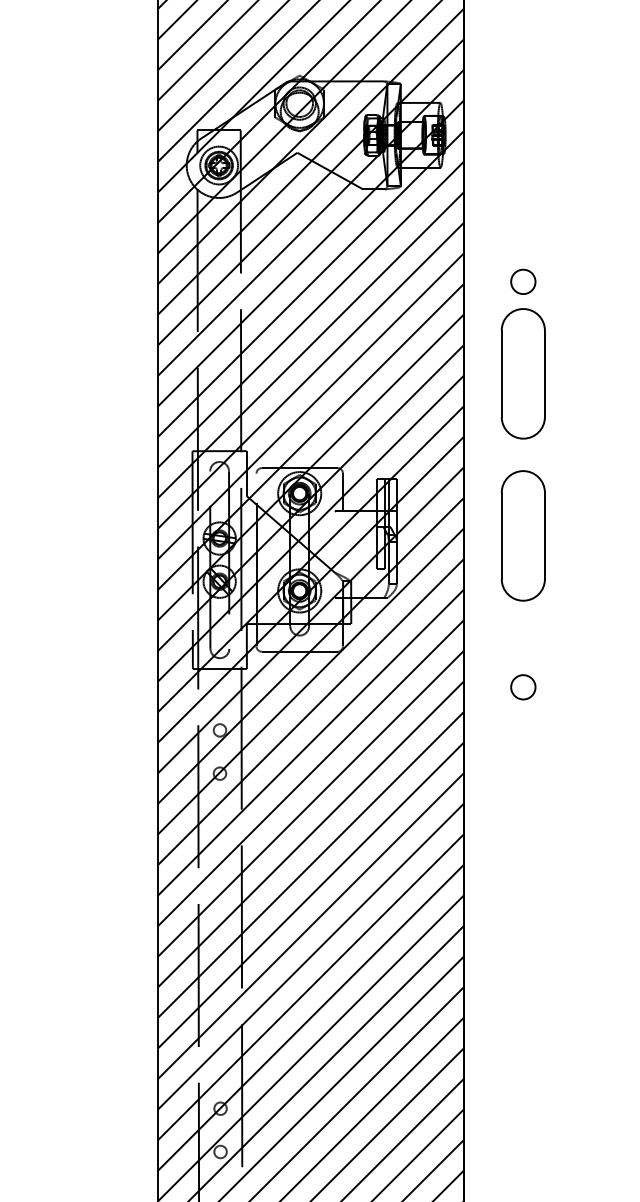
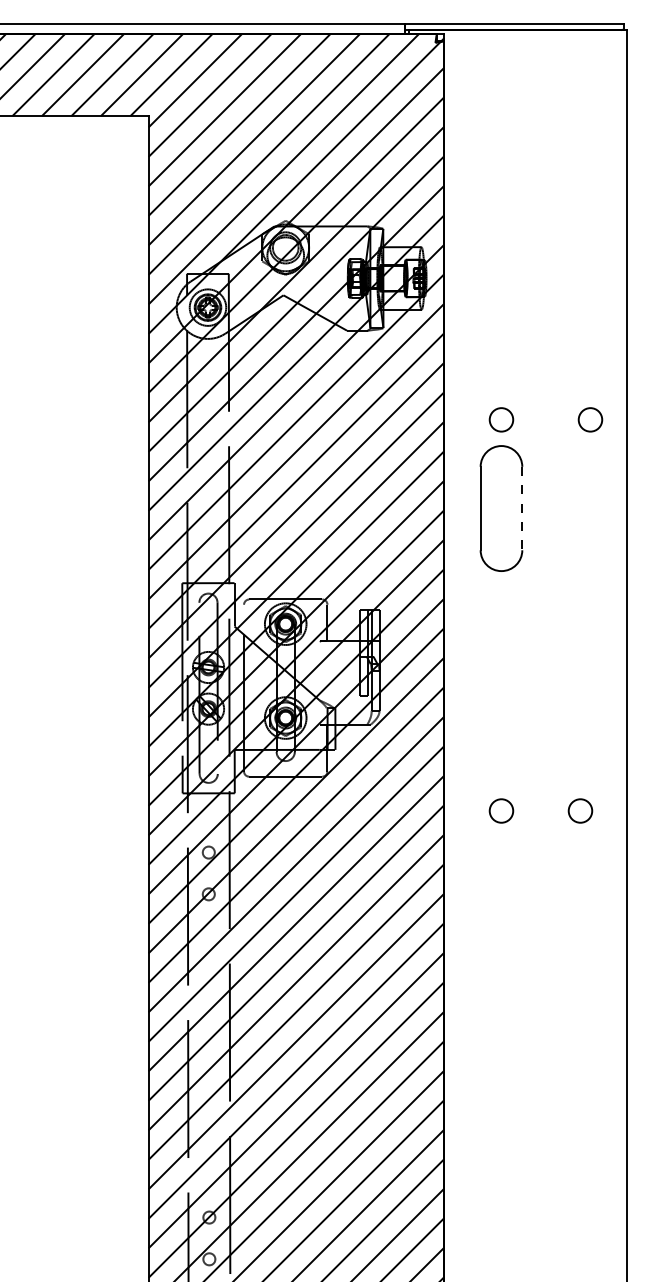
circle: (615, 281) -> (590, 419), added
line: (545, 373) -> (522, 508), solid -> dashed
part: (523, 535) -> (501, 664), removed
circle: (605, 686) -> (580, 810), added

